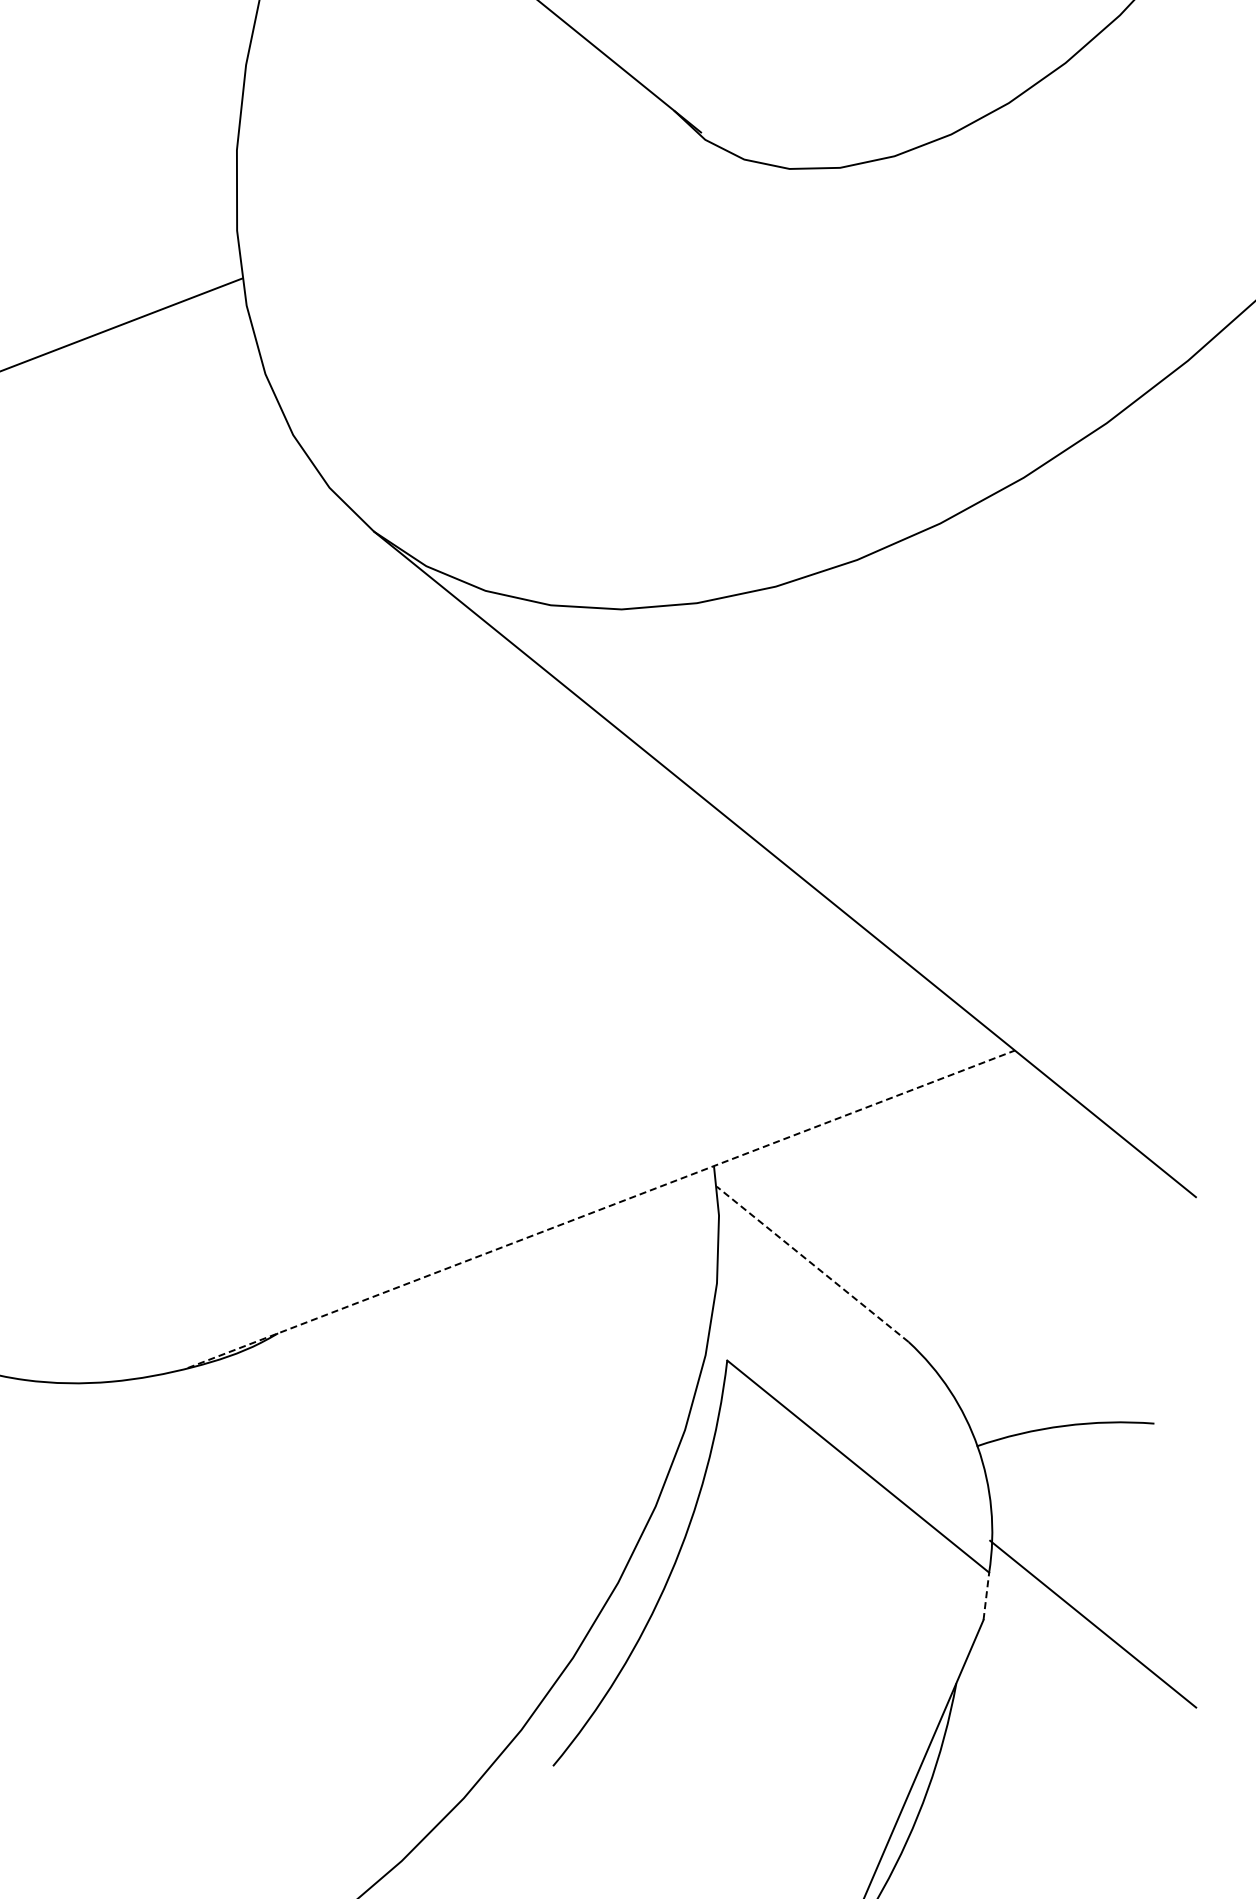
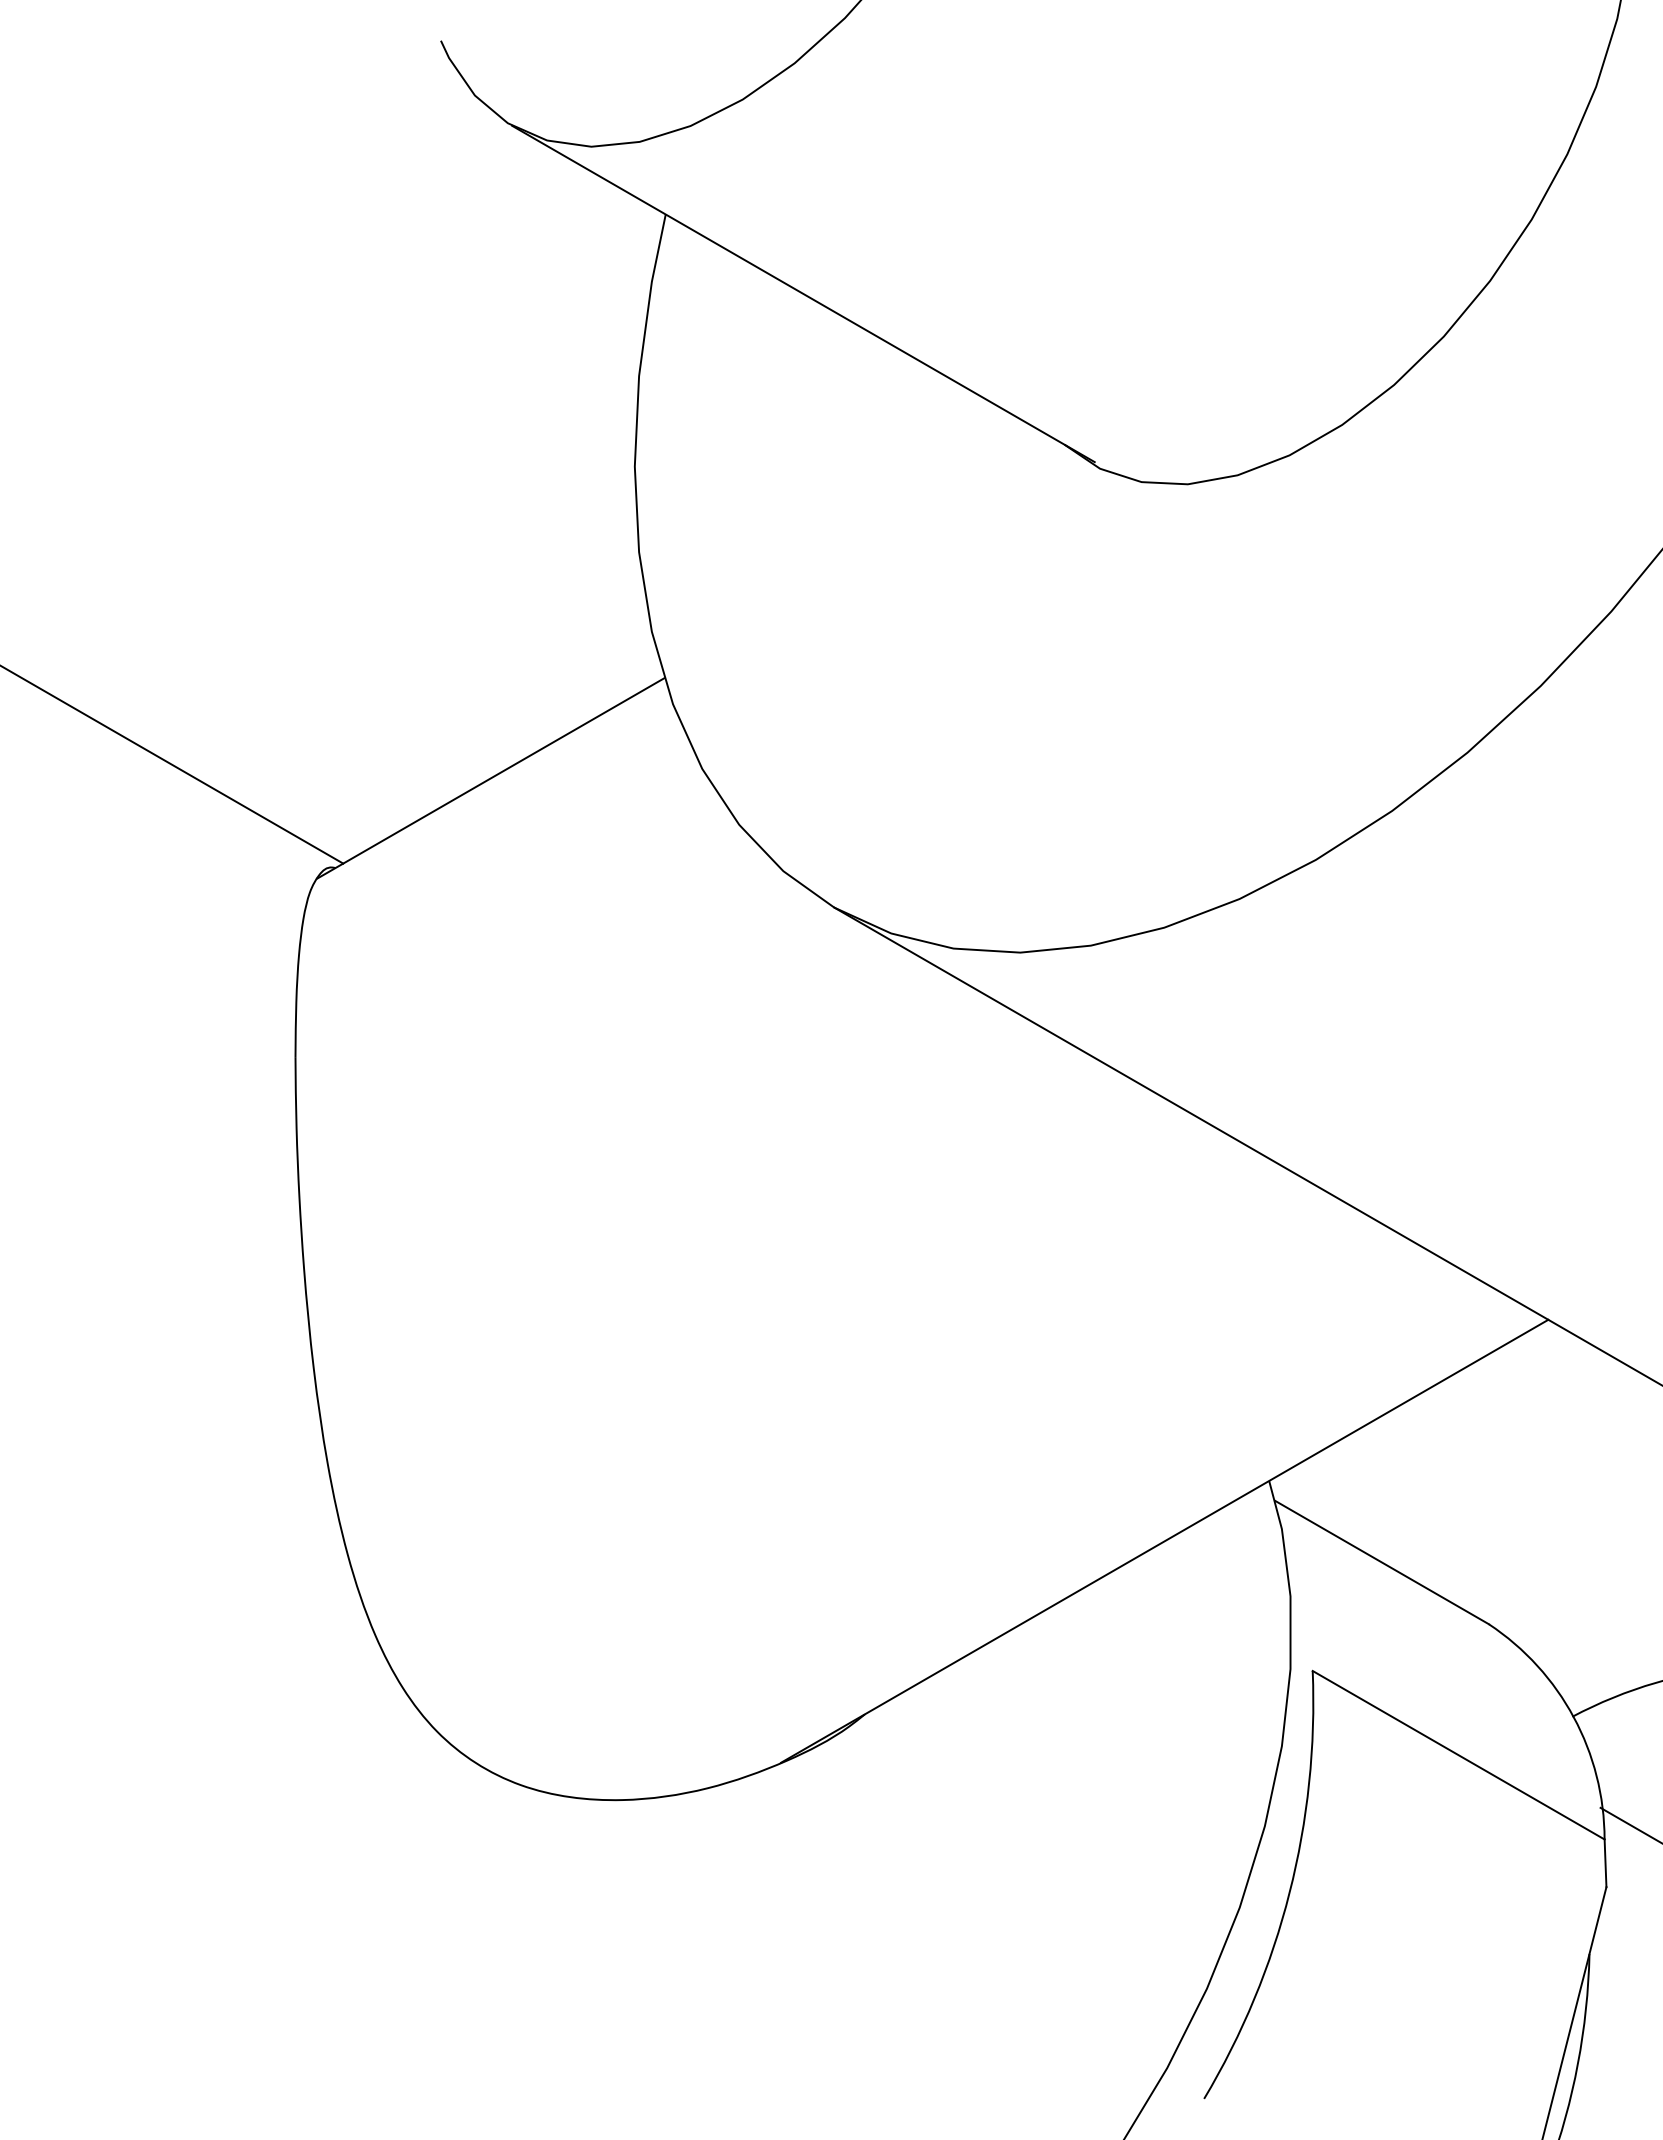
line: (601, 1209) -> (1164, 1541), dashed -> solid
line: (812, 1264) -> (1381, 1562), dashed -> solid
line: (986, 1596) -> (1605, 1863), dashed -> solid

